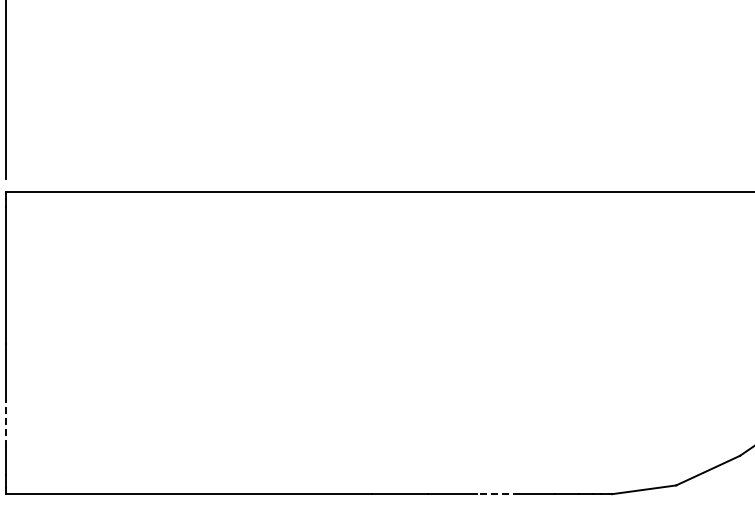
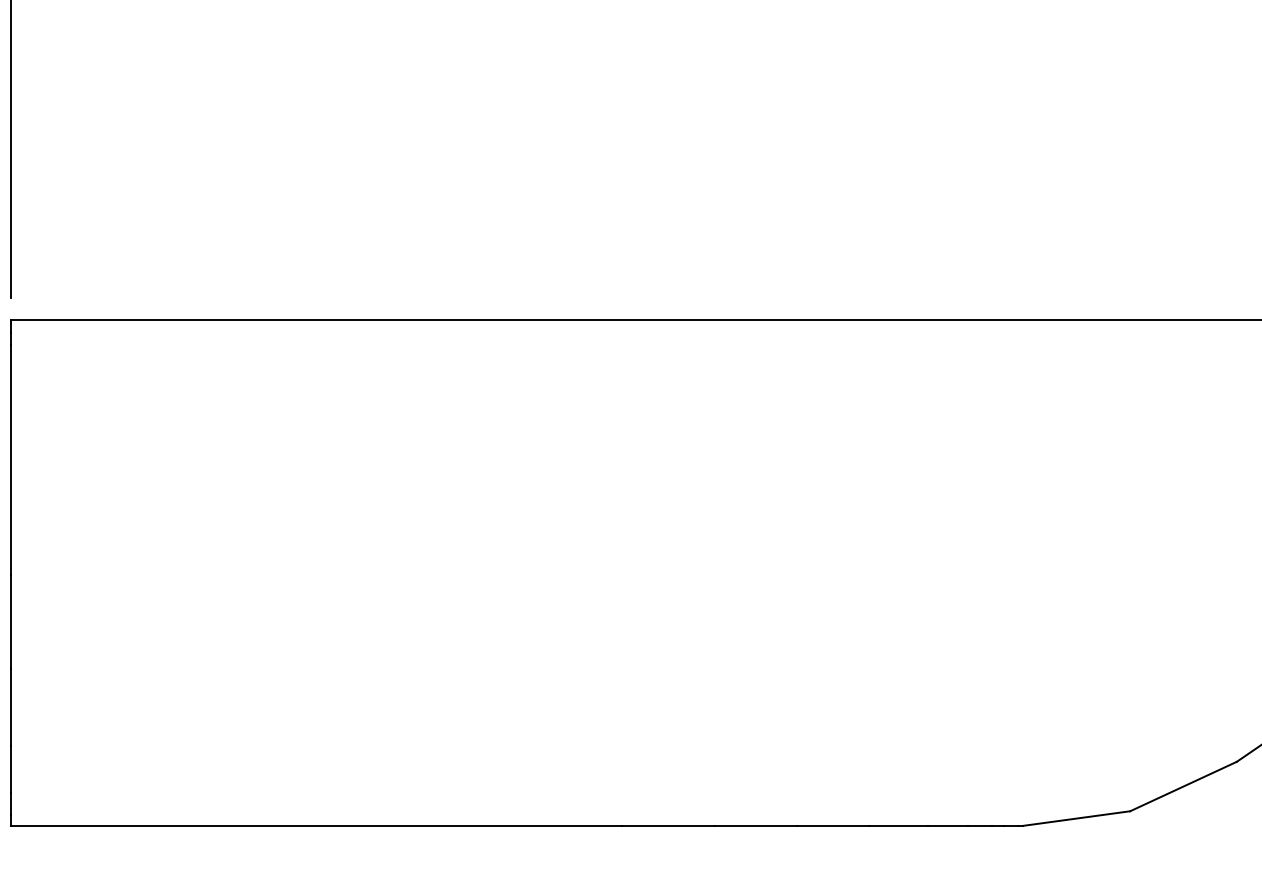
line: (6, 422) -> (10, 706), dashed -> solid
line: (498, 494) -> (833, 826), dashed -> solid

